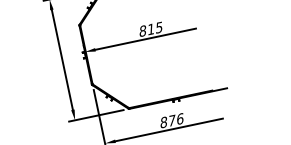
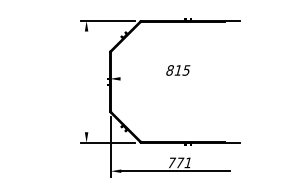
line: (144, 38) -> (170, 78), removed
line: (62, 59) -> (86, 81), removed
text: (172, 120) -> (180, 162), 876 -> 771

